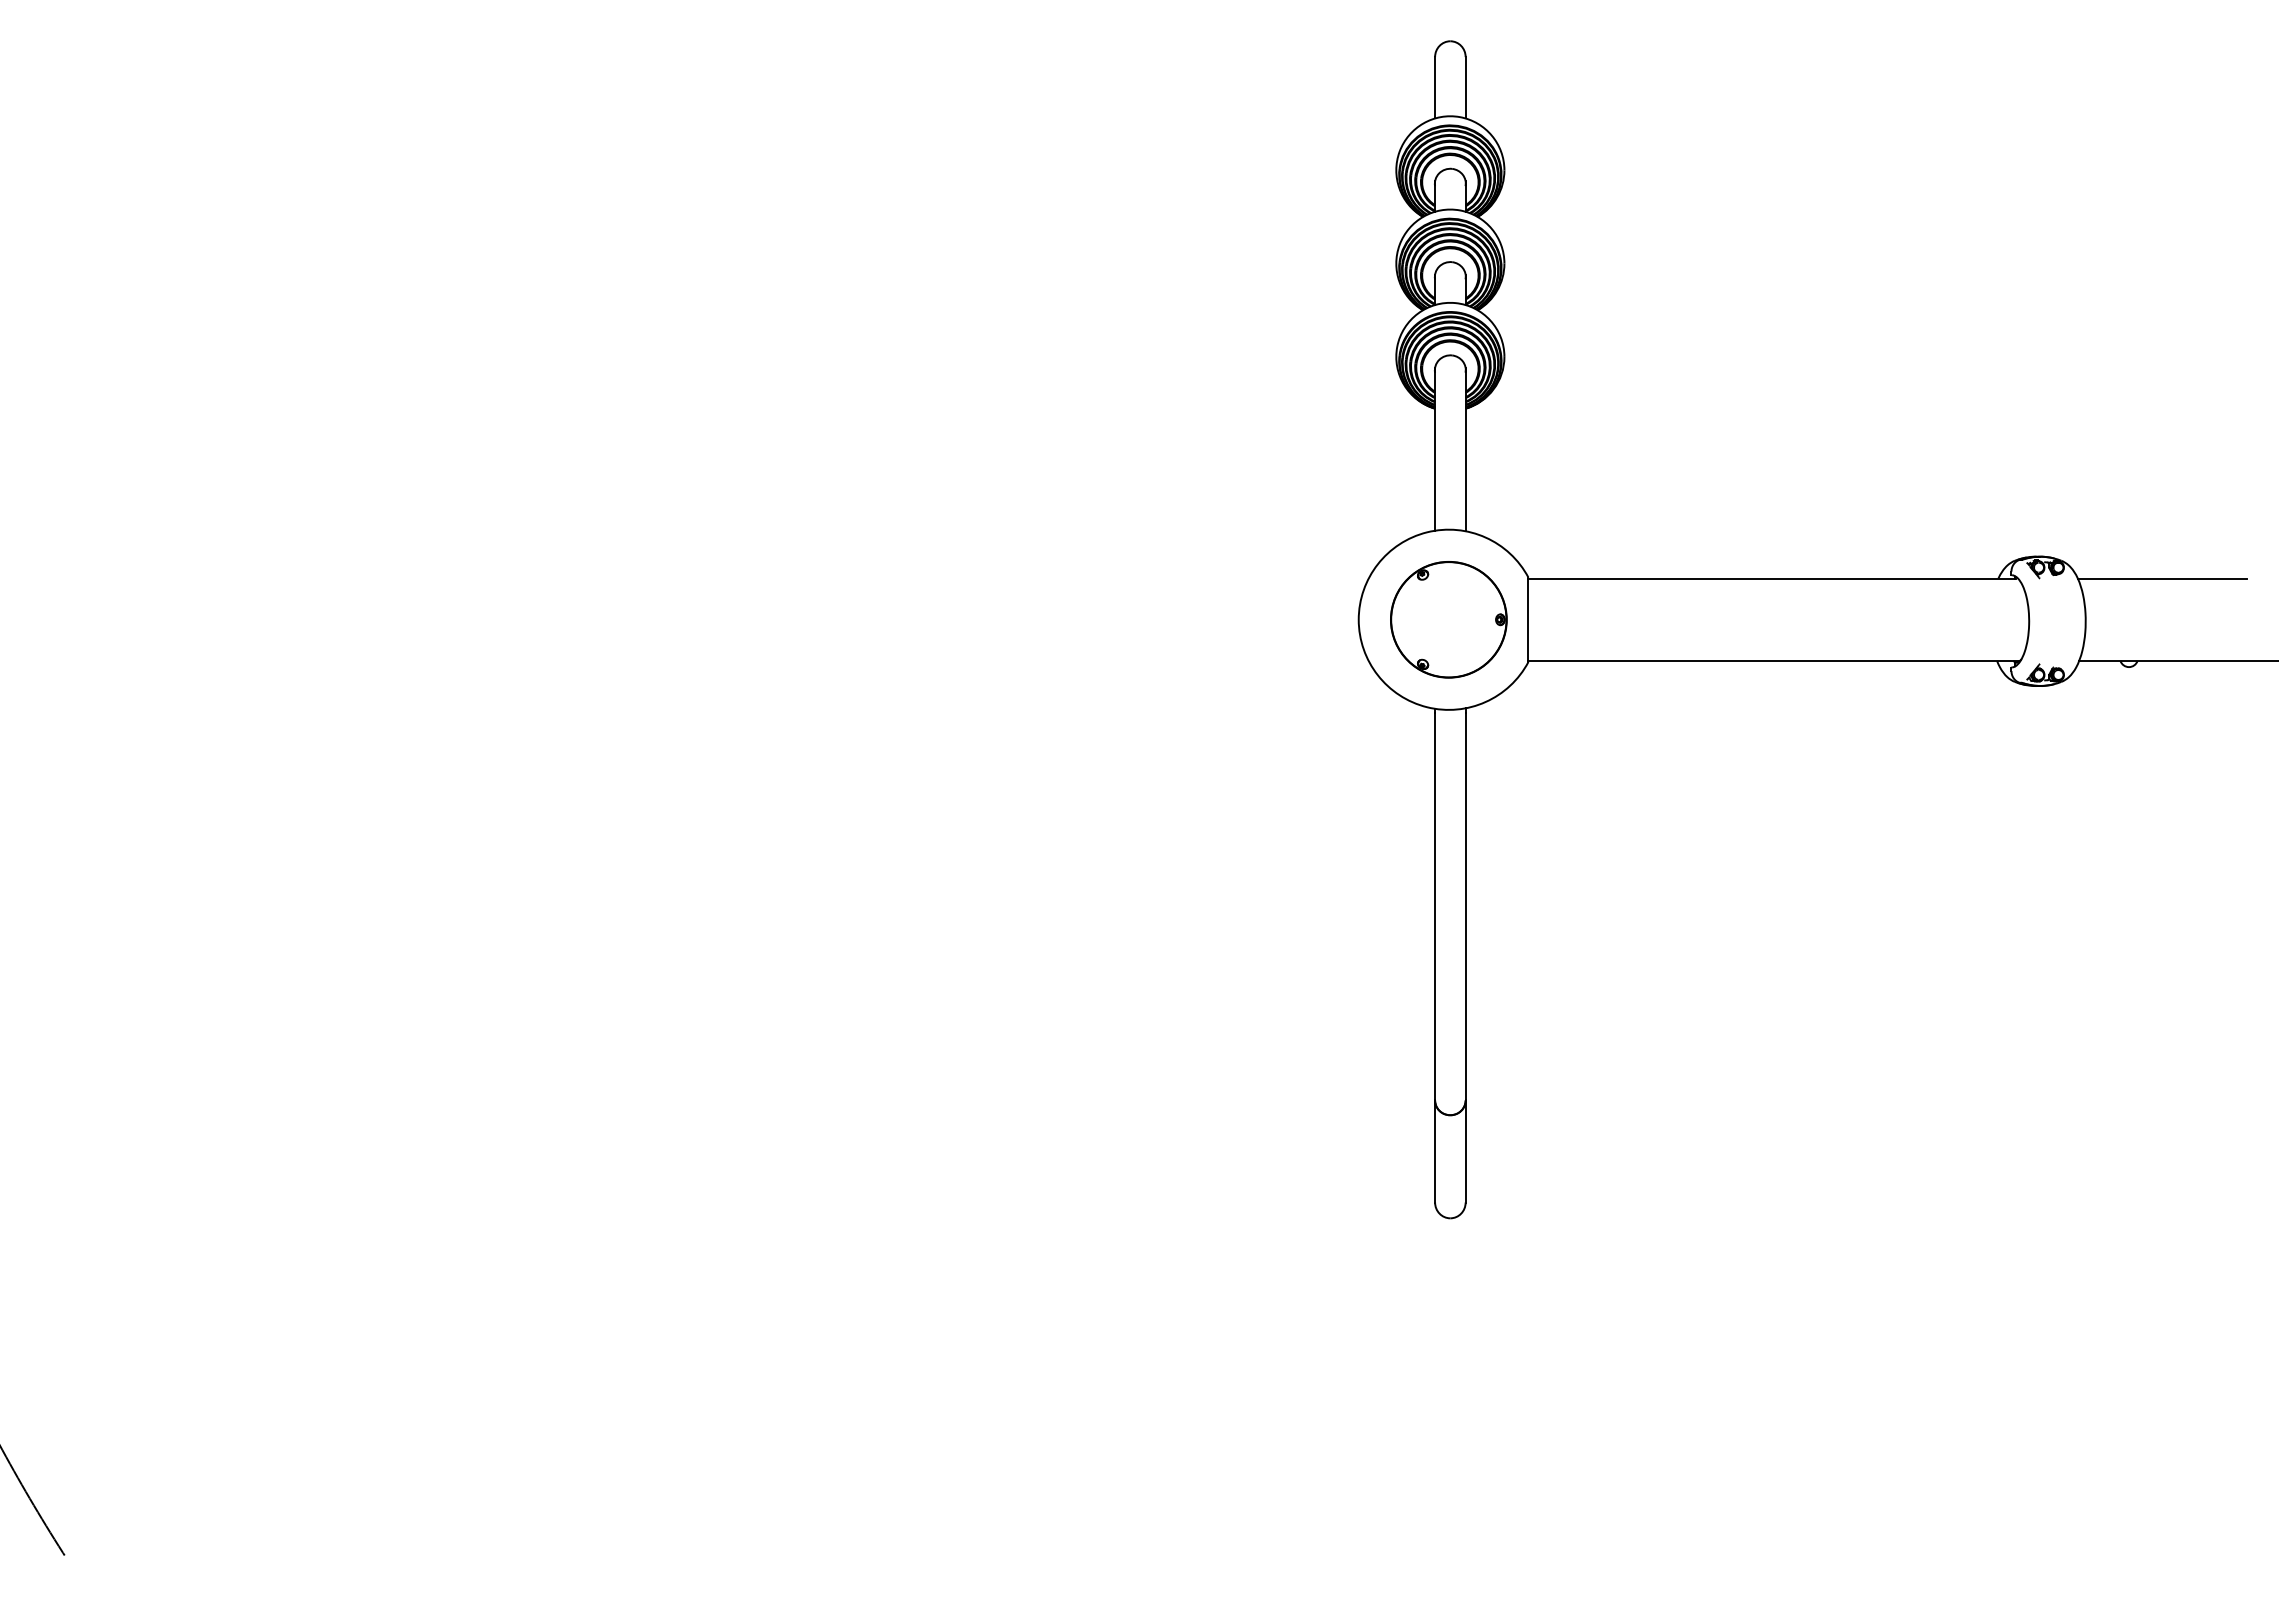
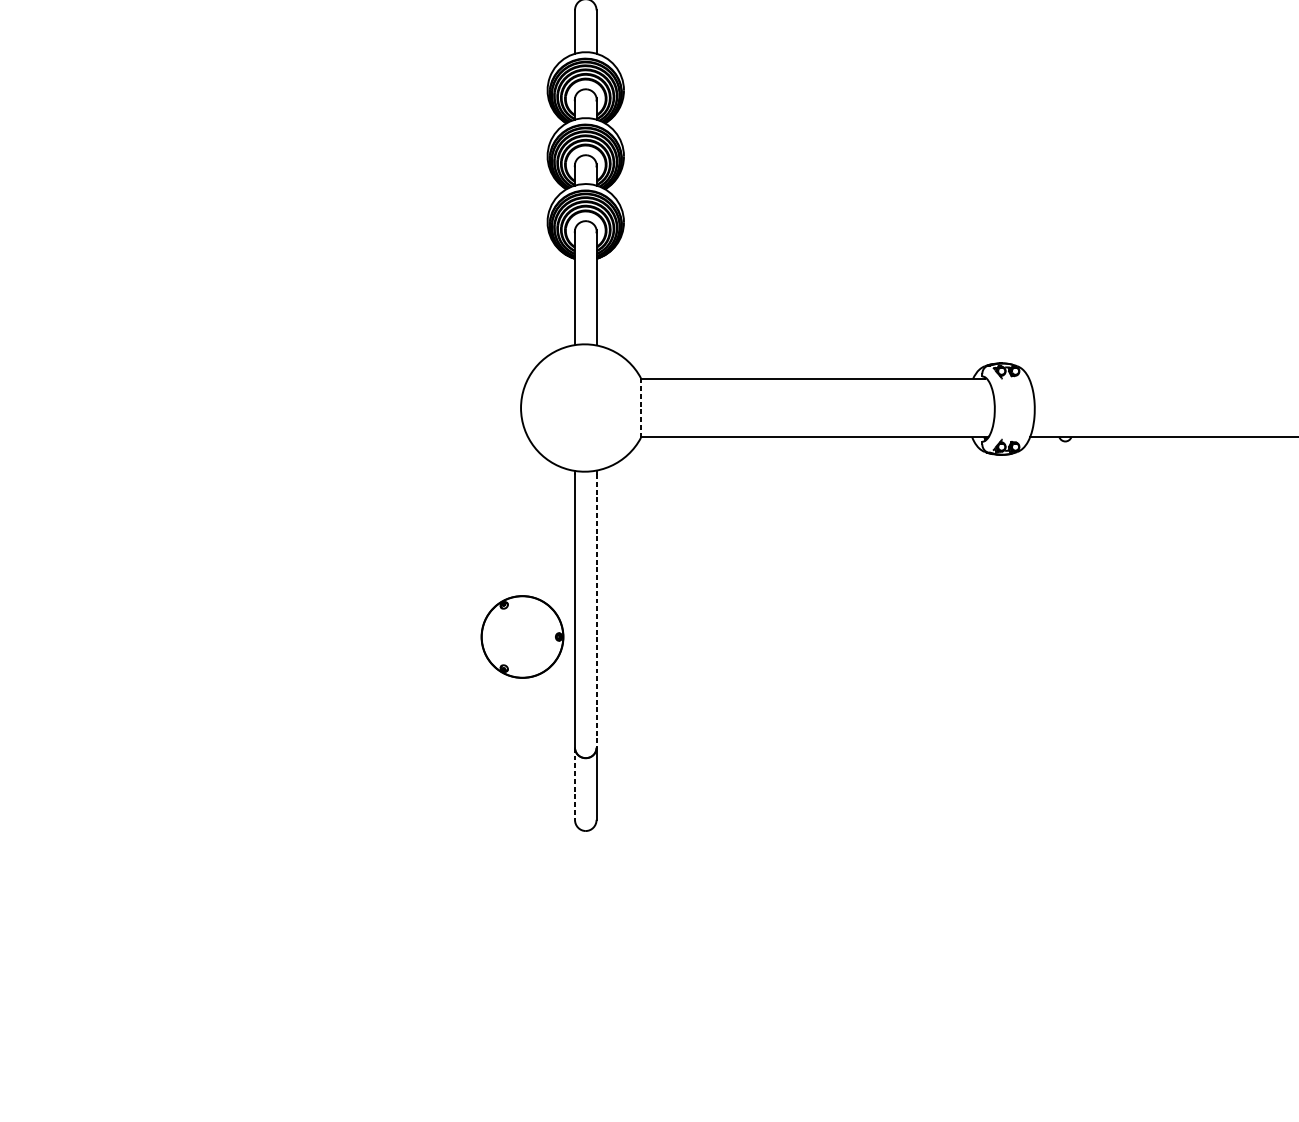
line: (2161, 578) -> (1088, 378), removed
part: (1448, 619) -> (522, 636), moved
line: (1528, 620) -> (640, 408), solid -> dashed
line: (1465, 906) -> (596, 610), solid -> dashed
line: (1435, 1152) -> (575, 784), solid -> dashed

